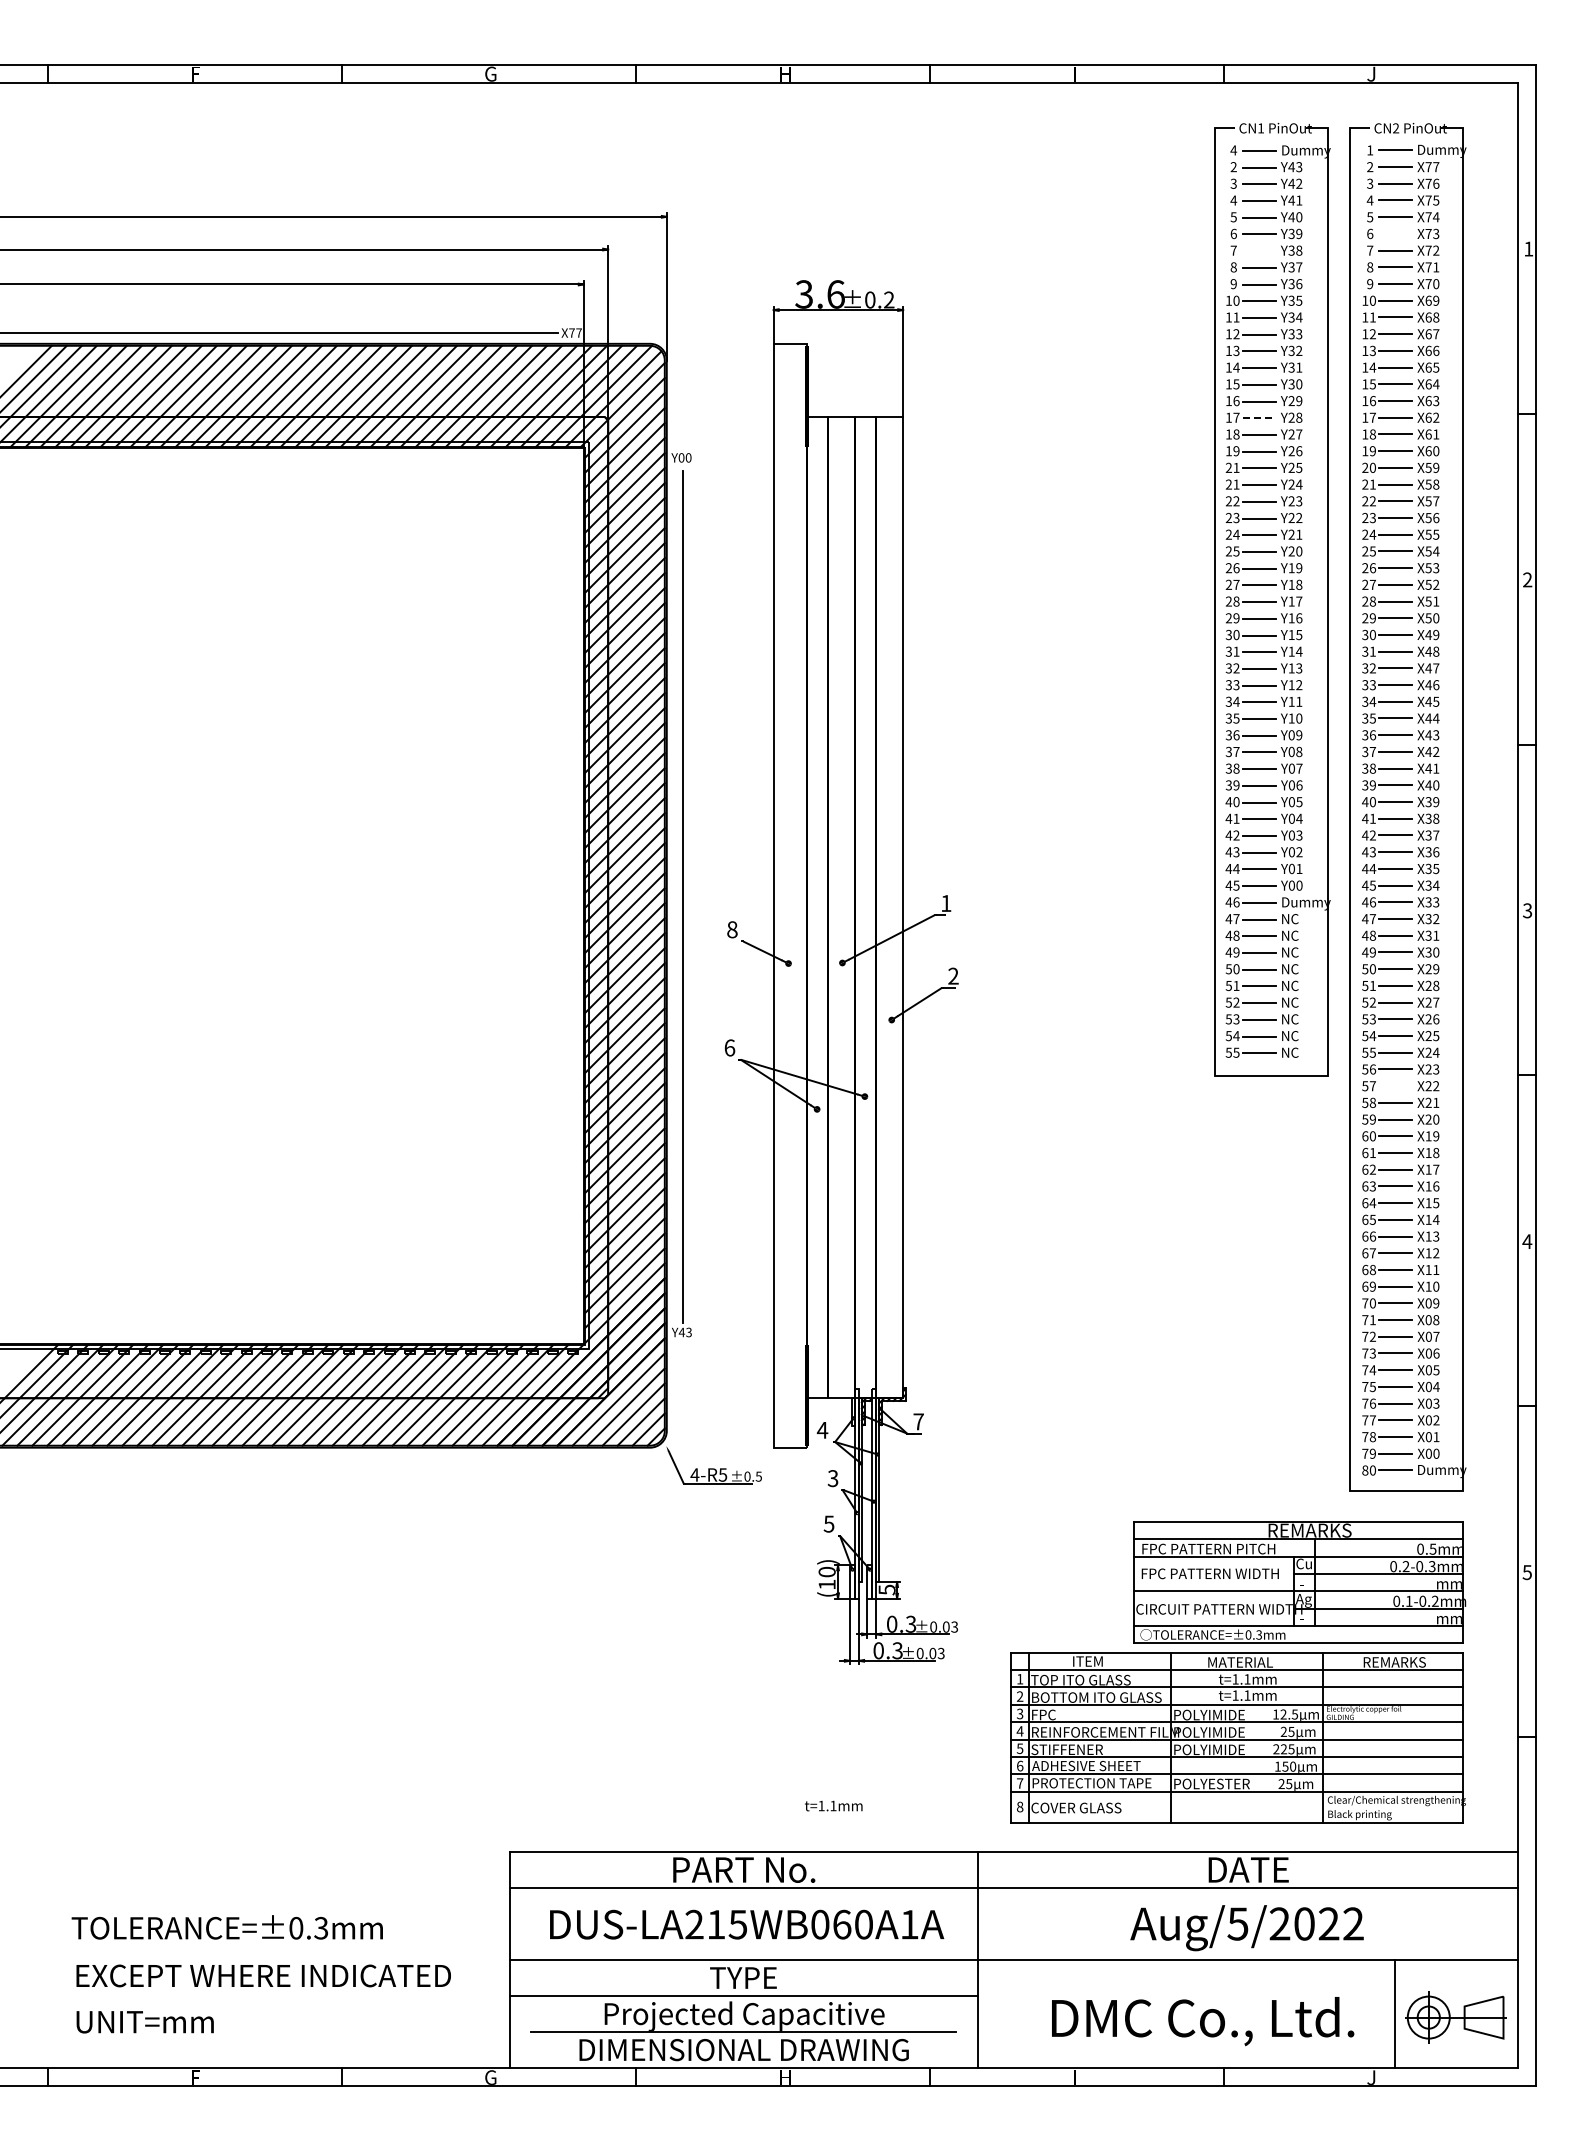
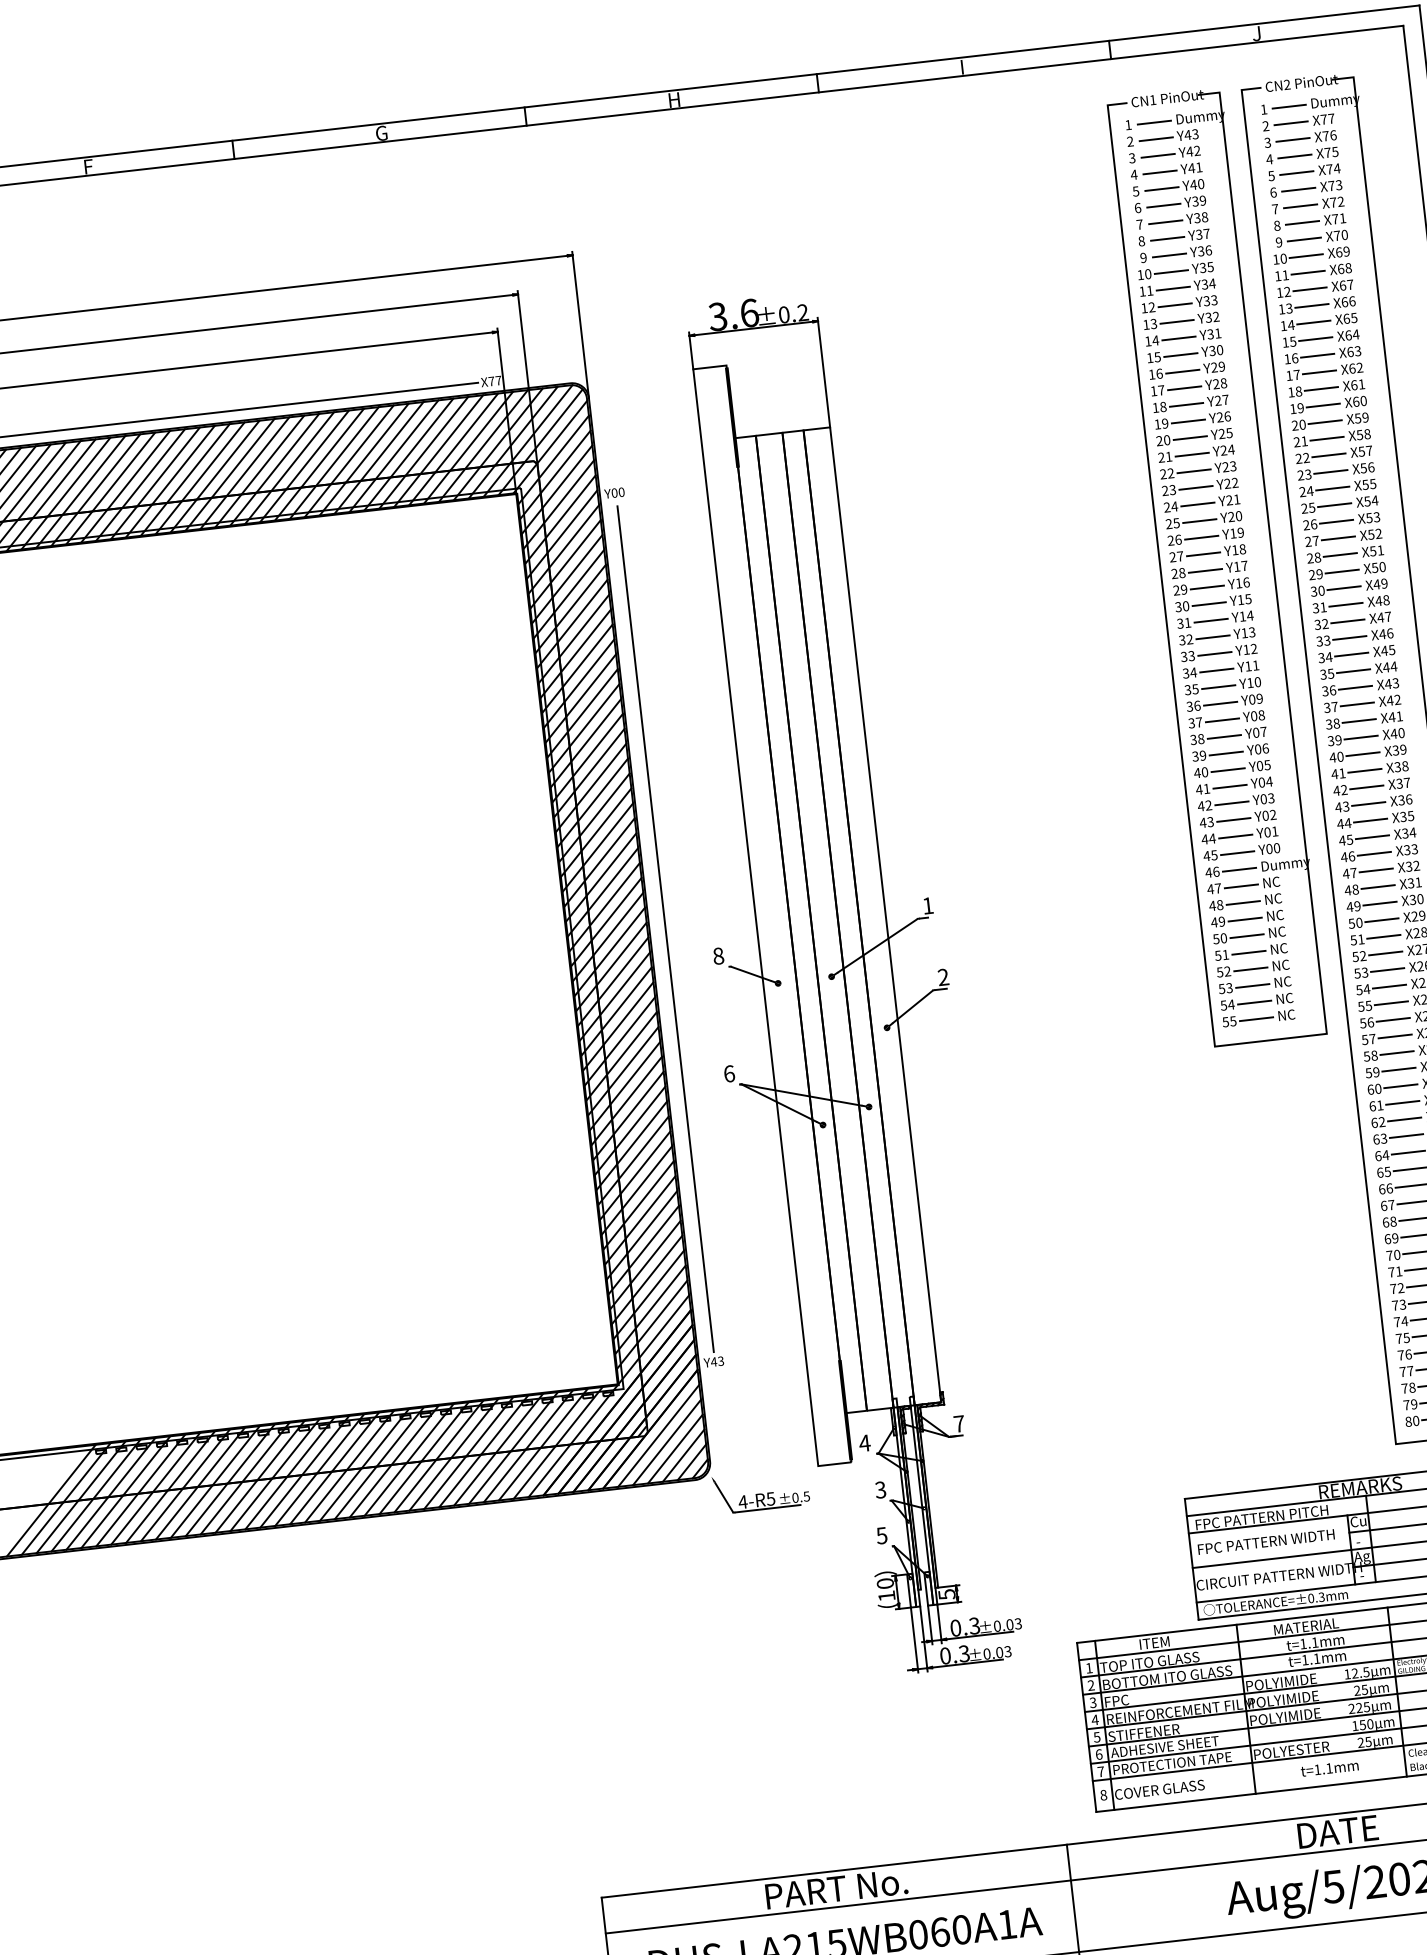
text: (1233, 150) -> (1128, 125), 4 -> 1
line: (1395, 233) -> (1298, 189), added
line: (1259, 251) -> (1165, 222), added
line: (1259, 418) -> (1184, 388), dashed -> solid
text: (1236, 467) -> (1167, 439), 21 -> 20
line: (1395, 1086) -> (1395, 1036), added
text: (833, 1805) -> (1329, 1767), moved

